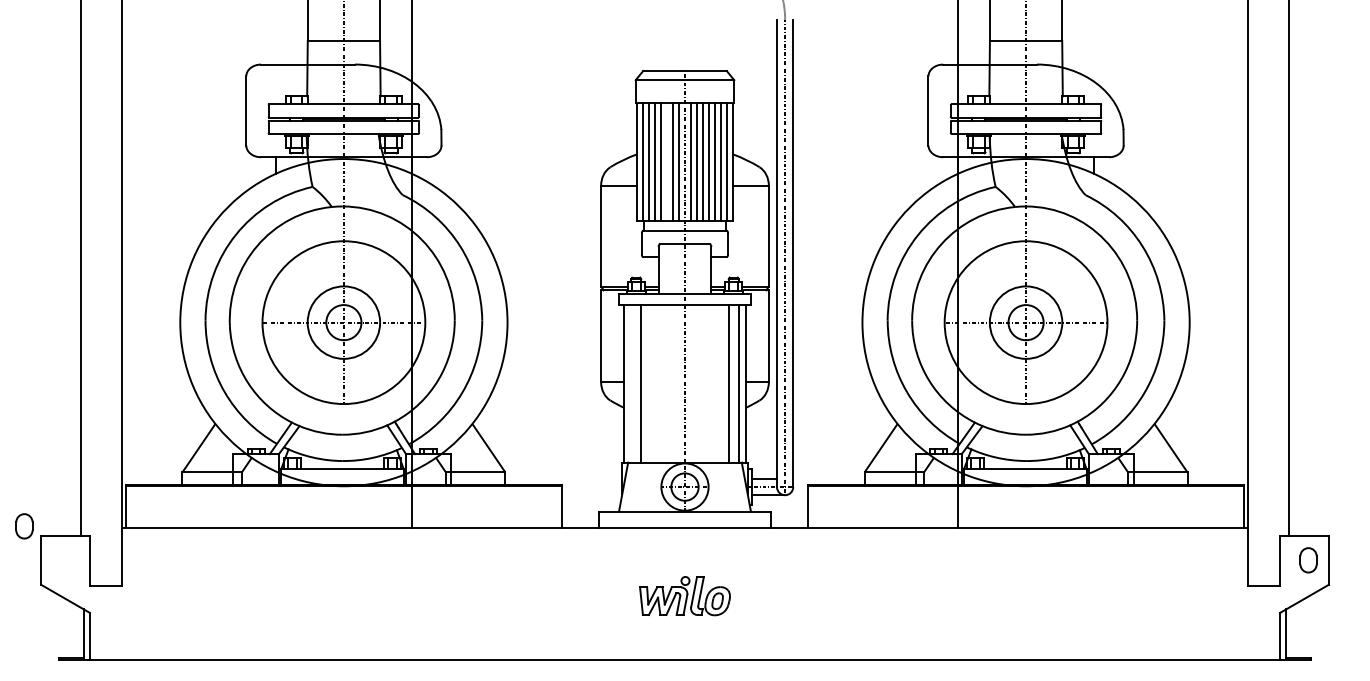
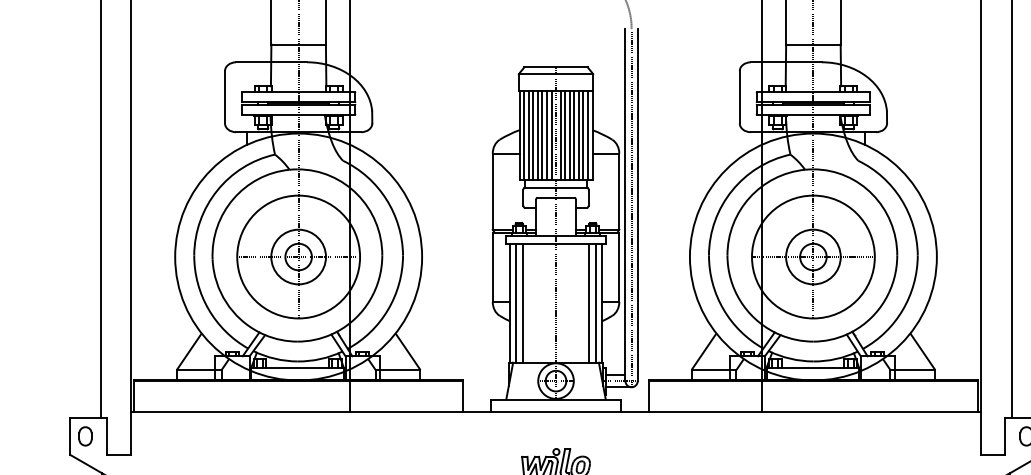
line: (666, 161) -> (542, 135), added
line: (631, 383) -> (515, 302), added
part: (24, 526) -> (85, 436), moved

